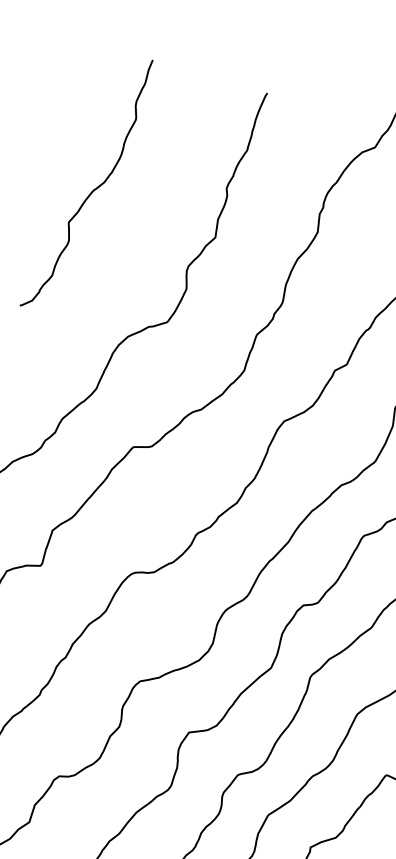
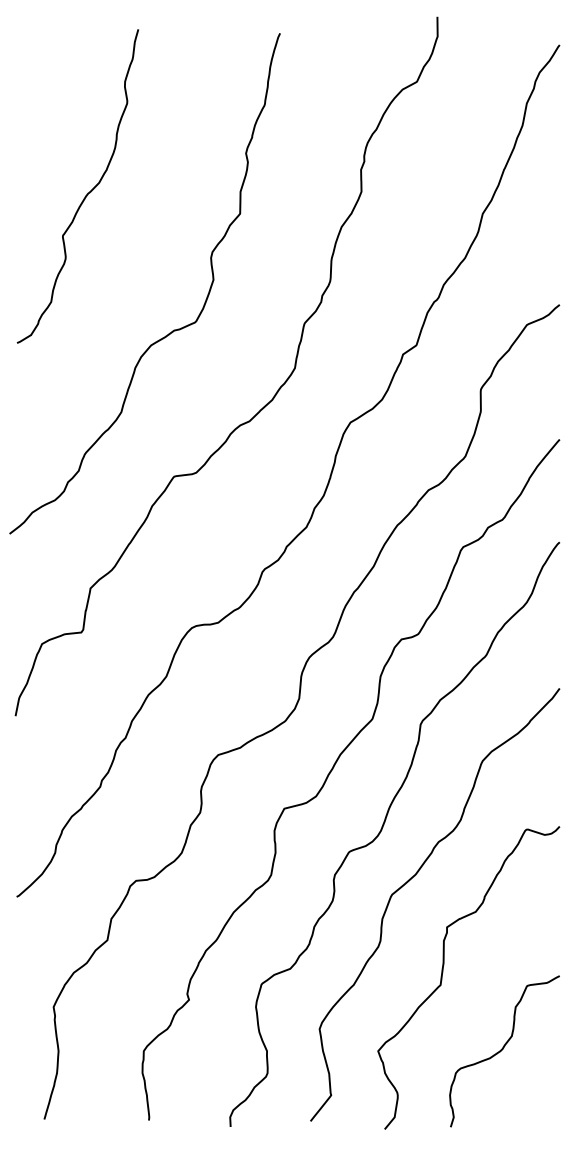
curve: (92, 190) -> (86, 194), moved

